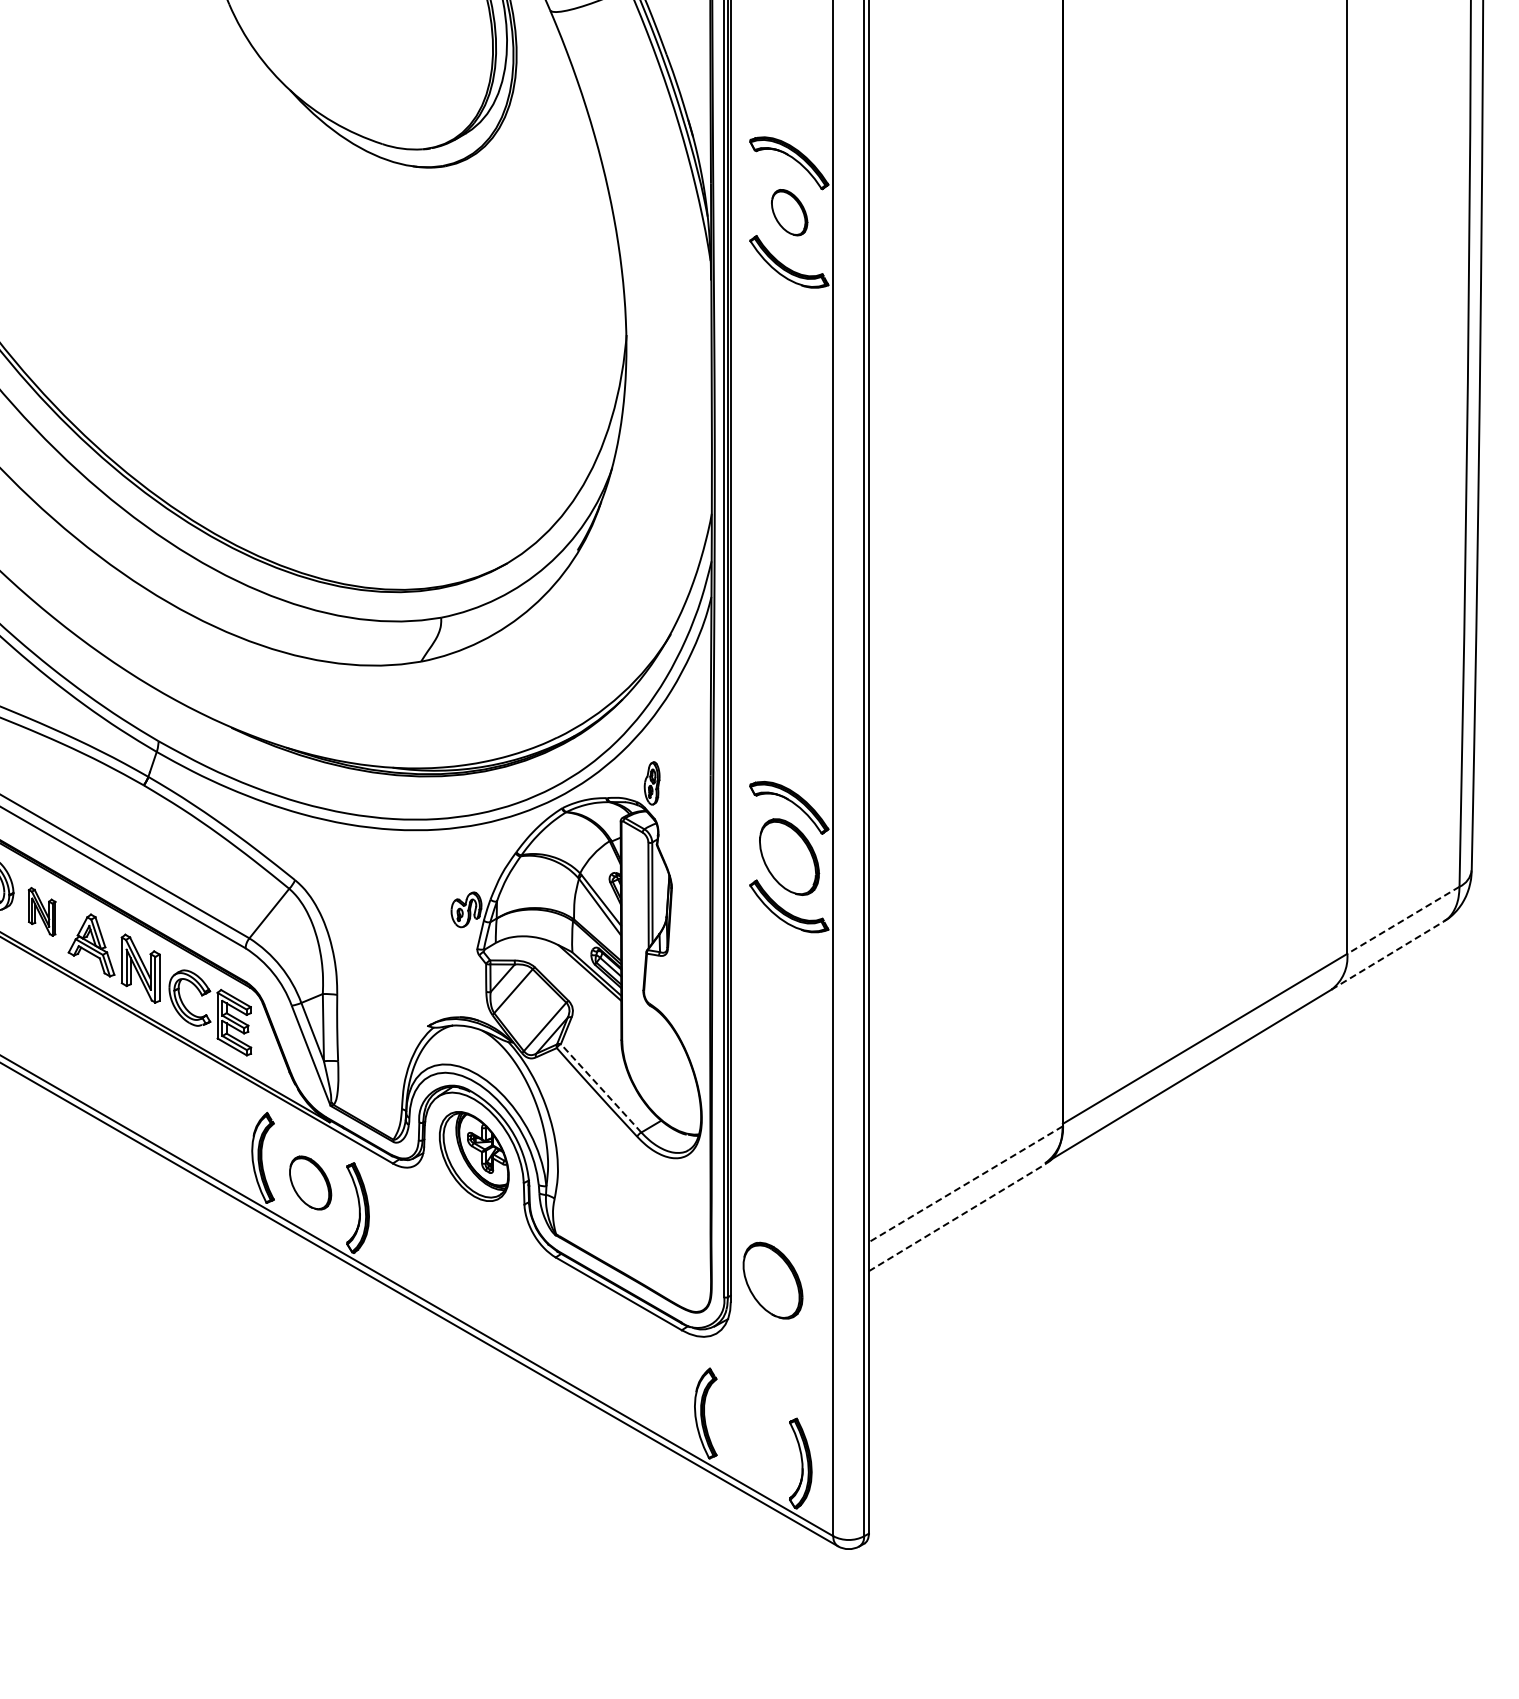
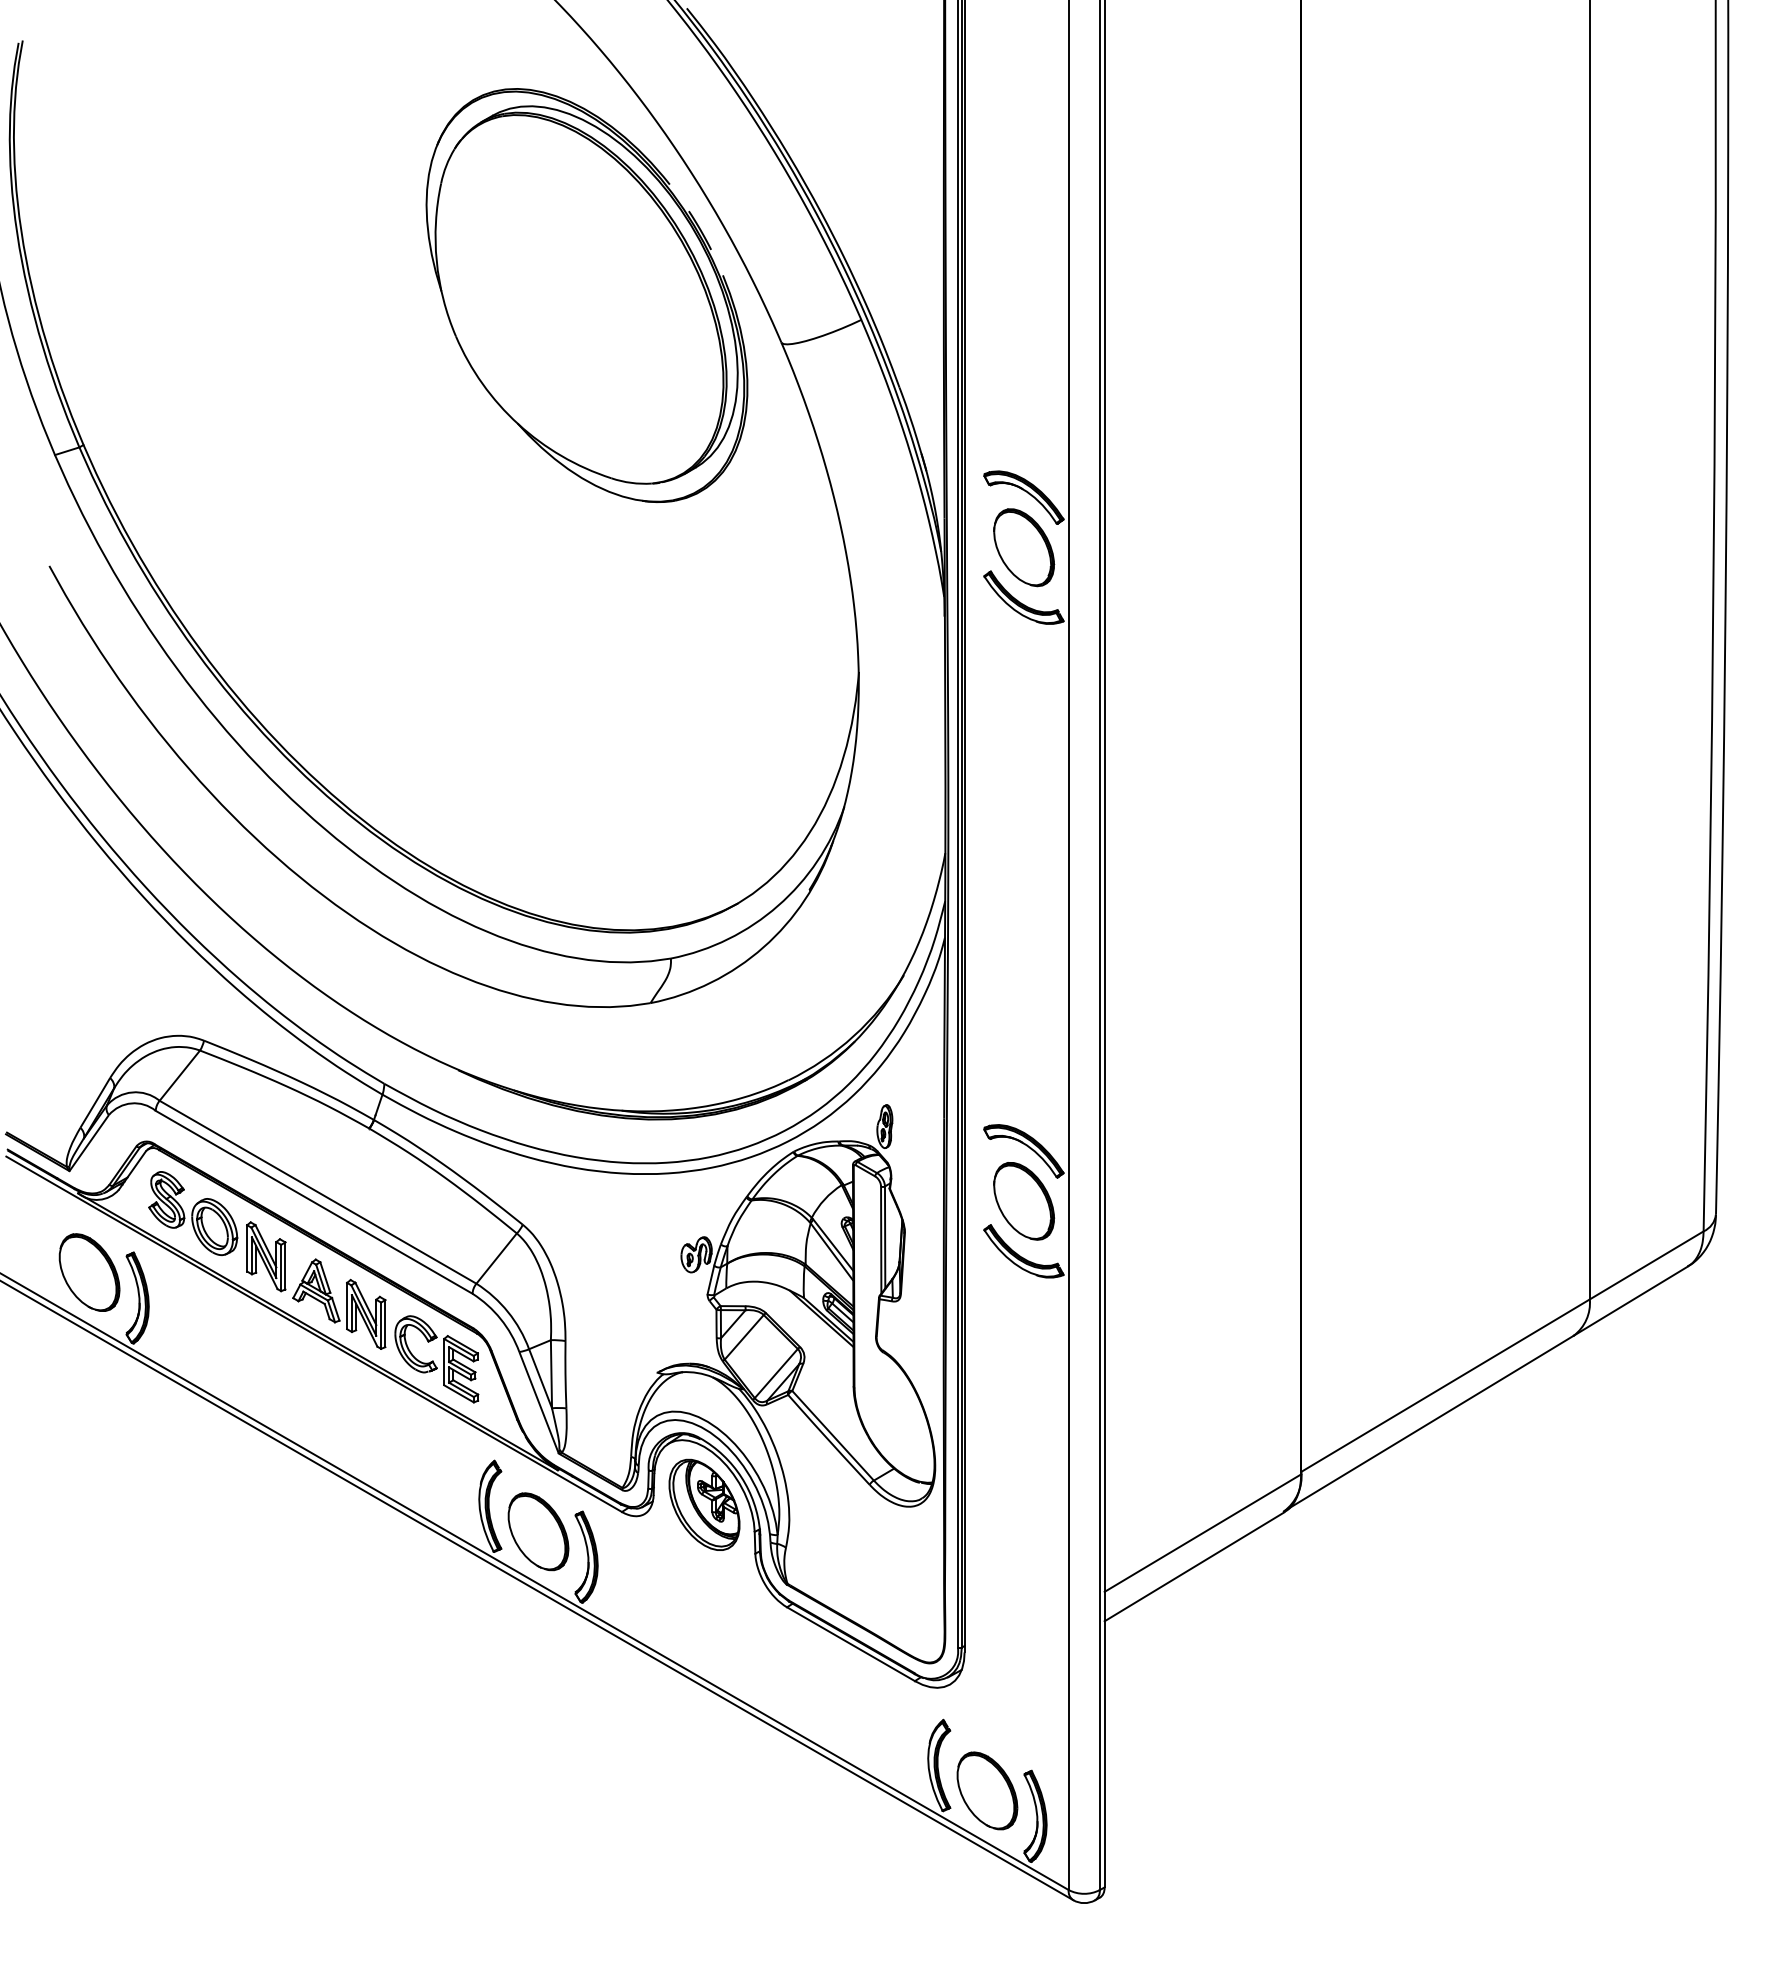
part: (789, 212) -> (1024, 547), size x1.67
part: (42, 911) -> (266, 1256), size x1.43
line: (1403, 920) -> (1646, 1265), dashed -> solid
line: (1387, 955) -> (1630, 1301), dashed -> solid
line: (601, 1088) -> (833, 1435), dashed -> solid
part: (310, 1182) -> (538, 1531), size x1.43
line: (965, 1184) -> (1202, 1533), dashed -> solid
line: (957, 1217) -> (1194, 1566), dashed -> solid
part: (773, 1280) -> (987, 1790), moved

